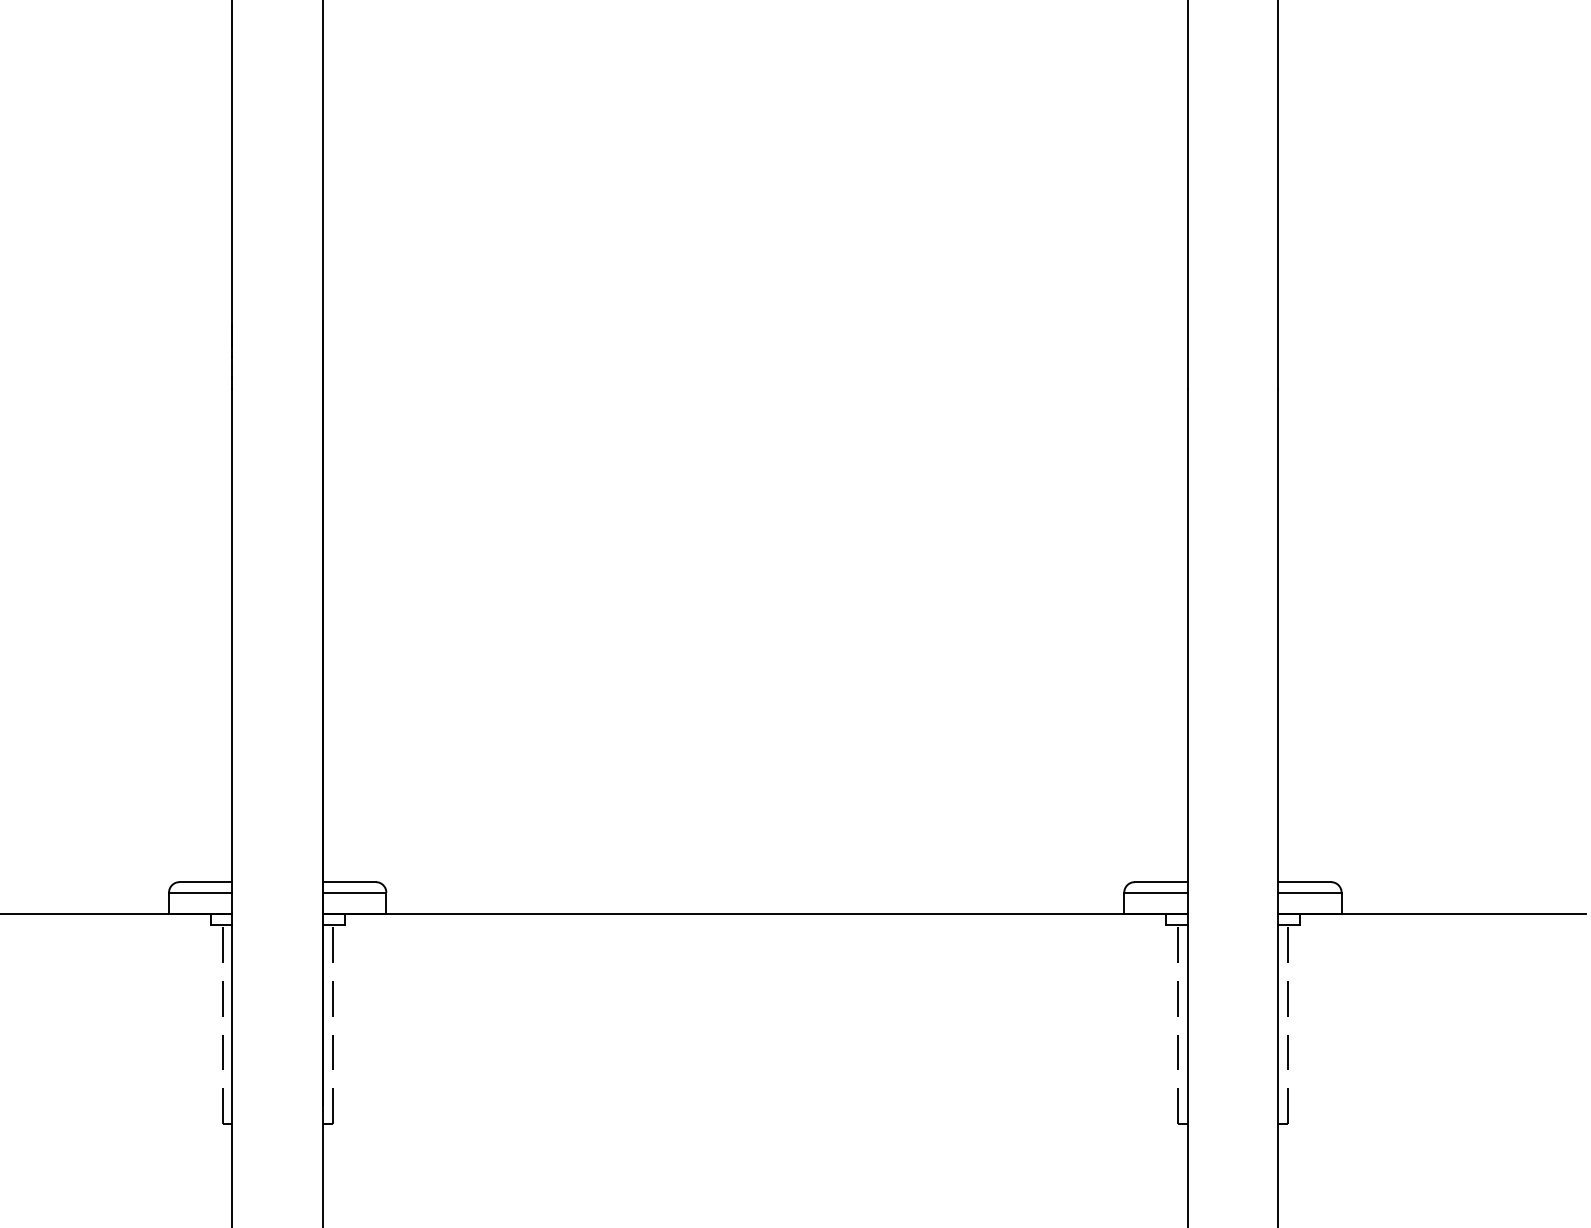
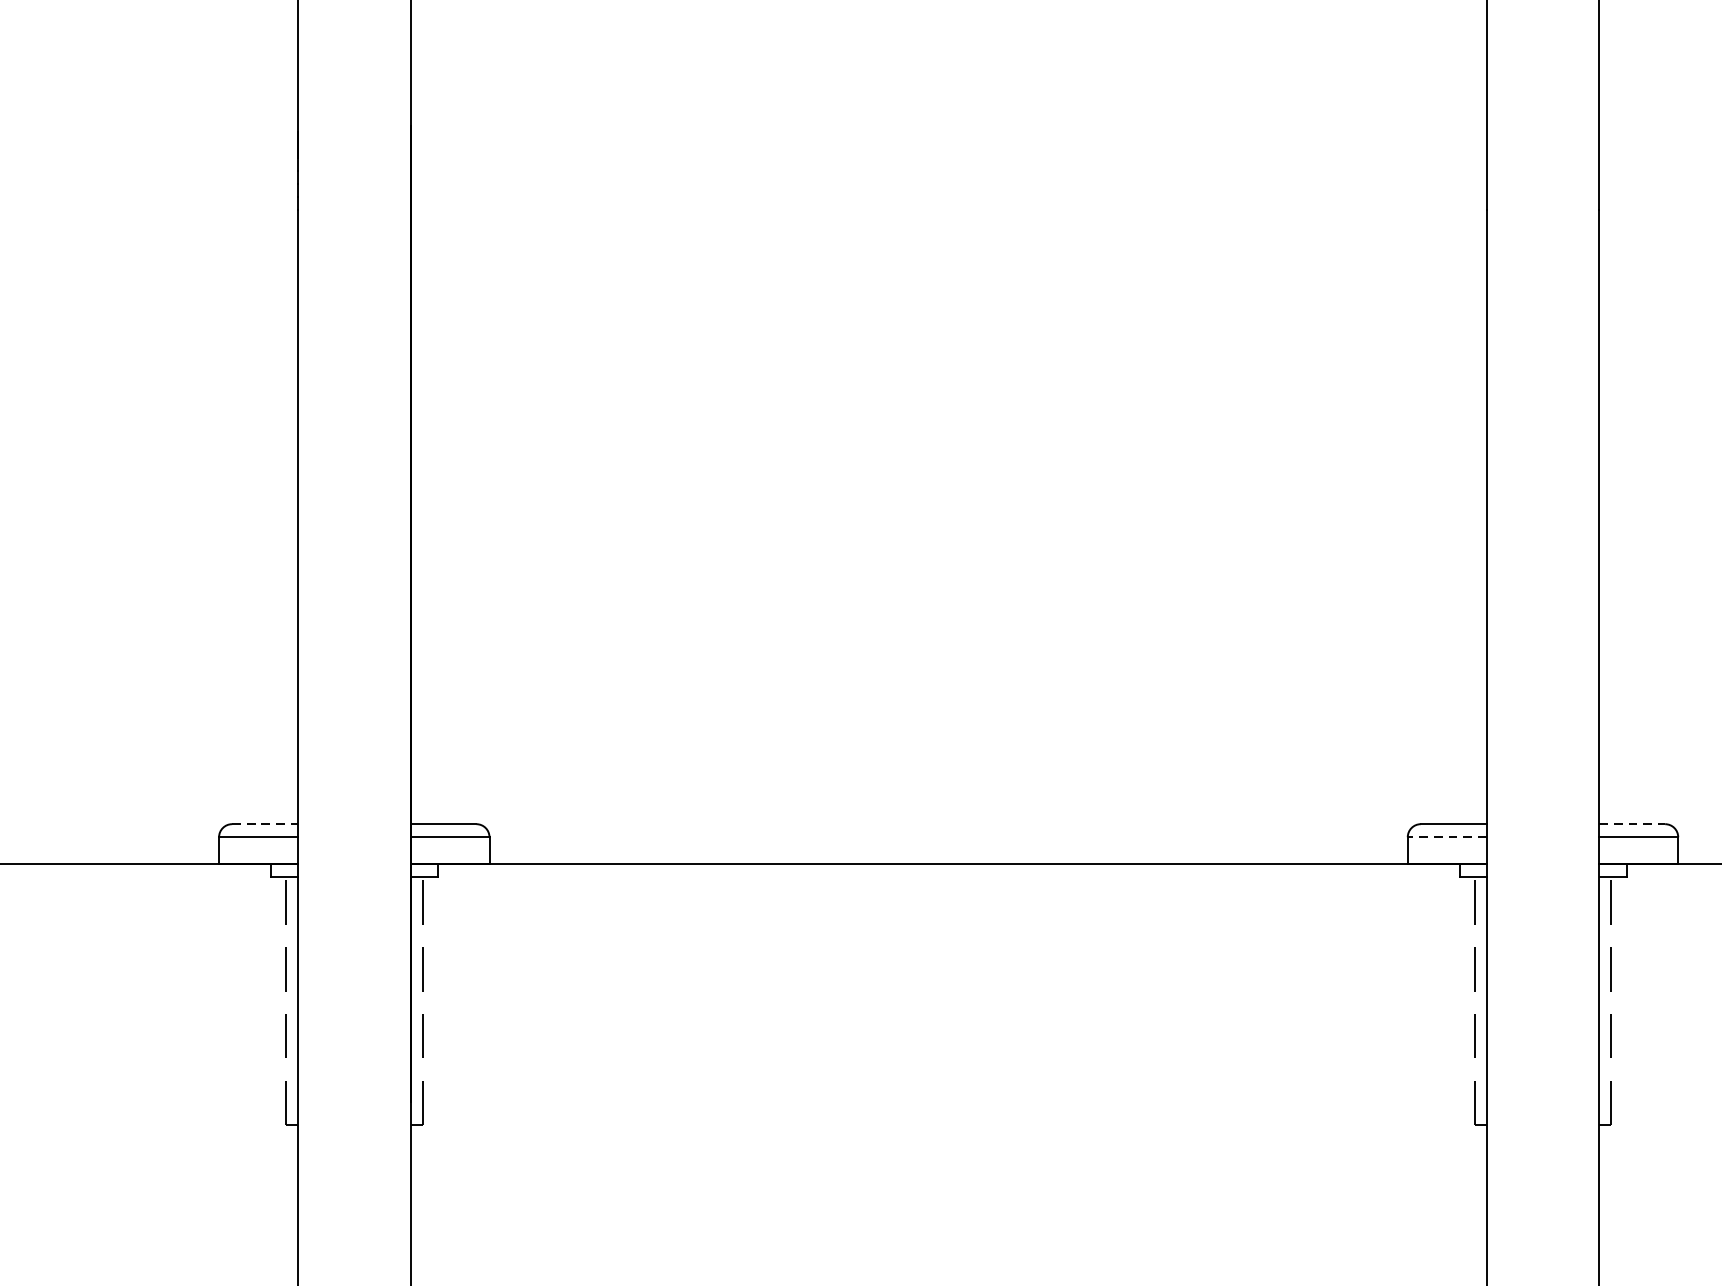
line: (206, 882) -> (265, 824), solid -> dashed
line: (1305, 882) -> (1633, 824), solid -> dashed
line: (1155, 892) -> (1446, 837), solid -> dashed

